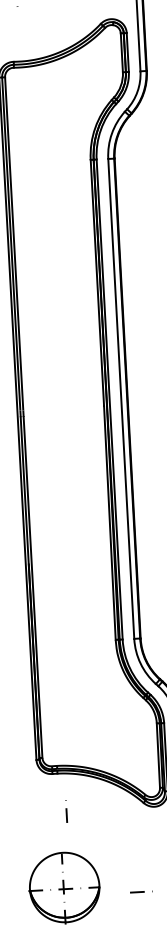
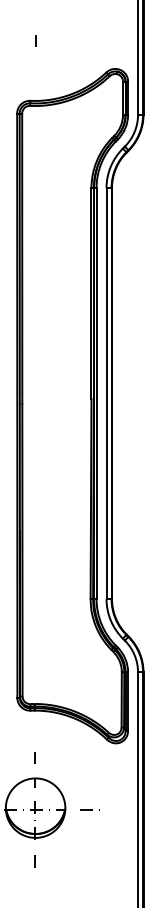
line: (66, 815) -> (34, 757), moved
line: (140, 892) -> (89, 809), moved

